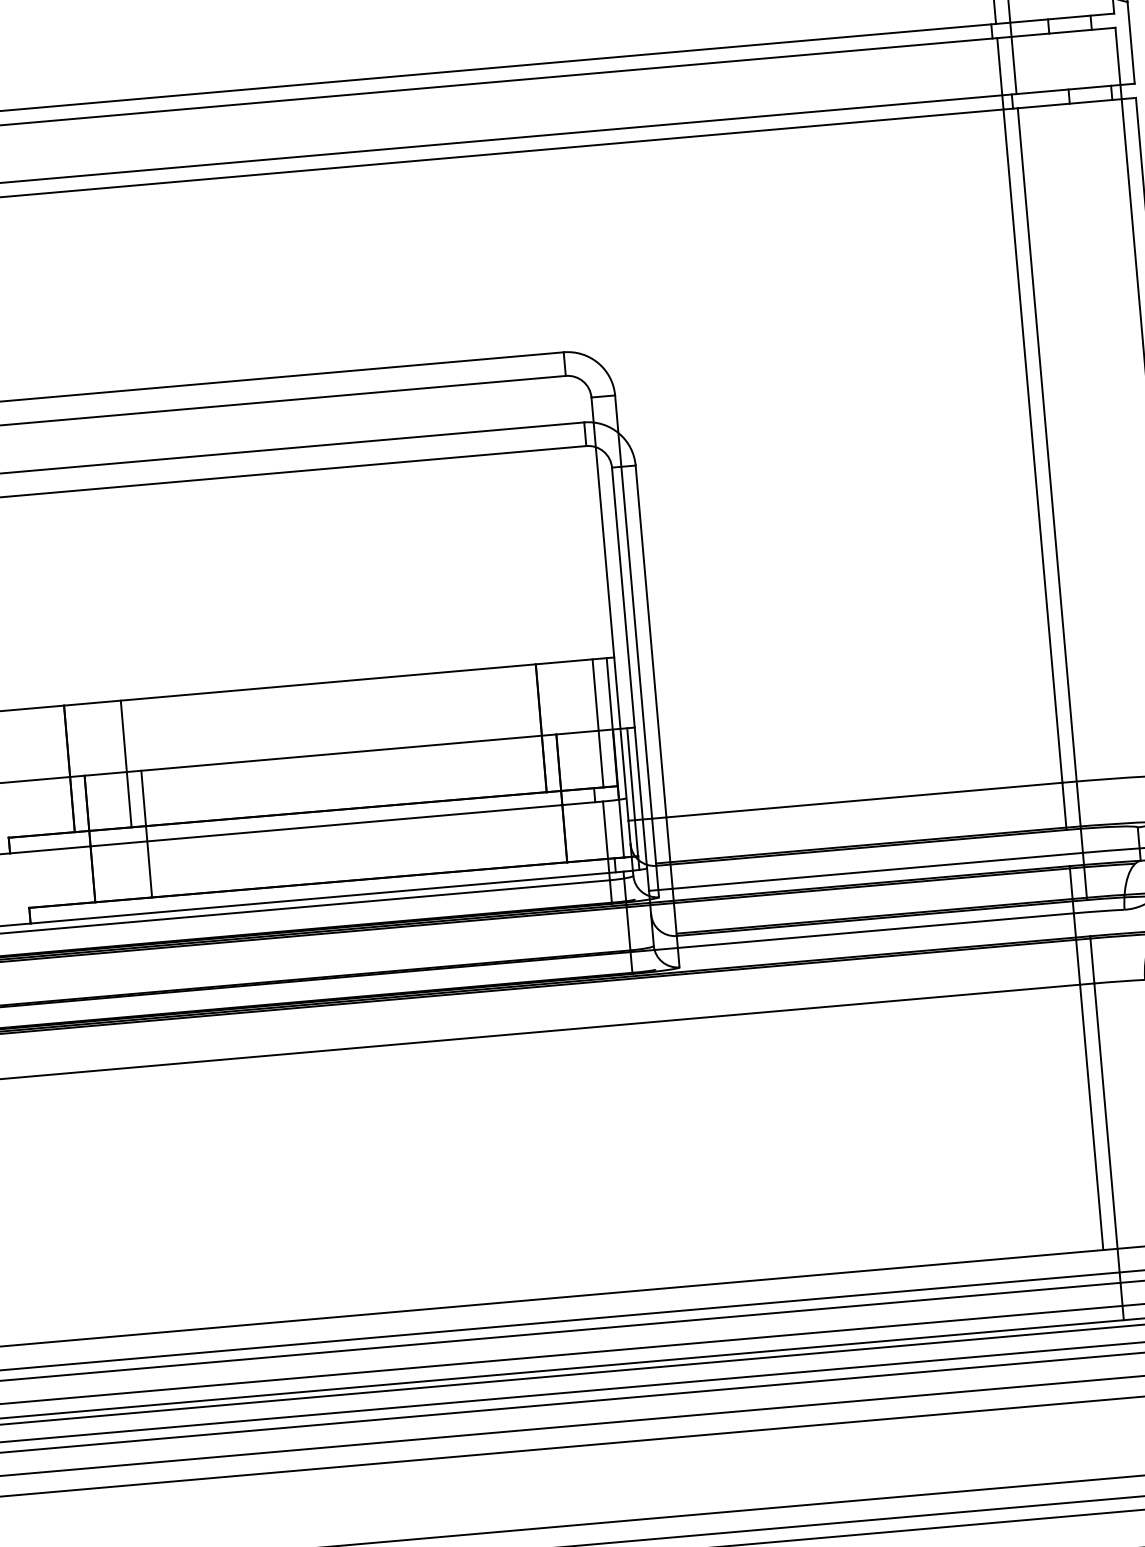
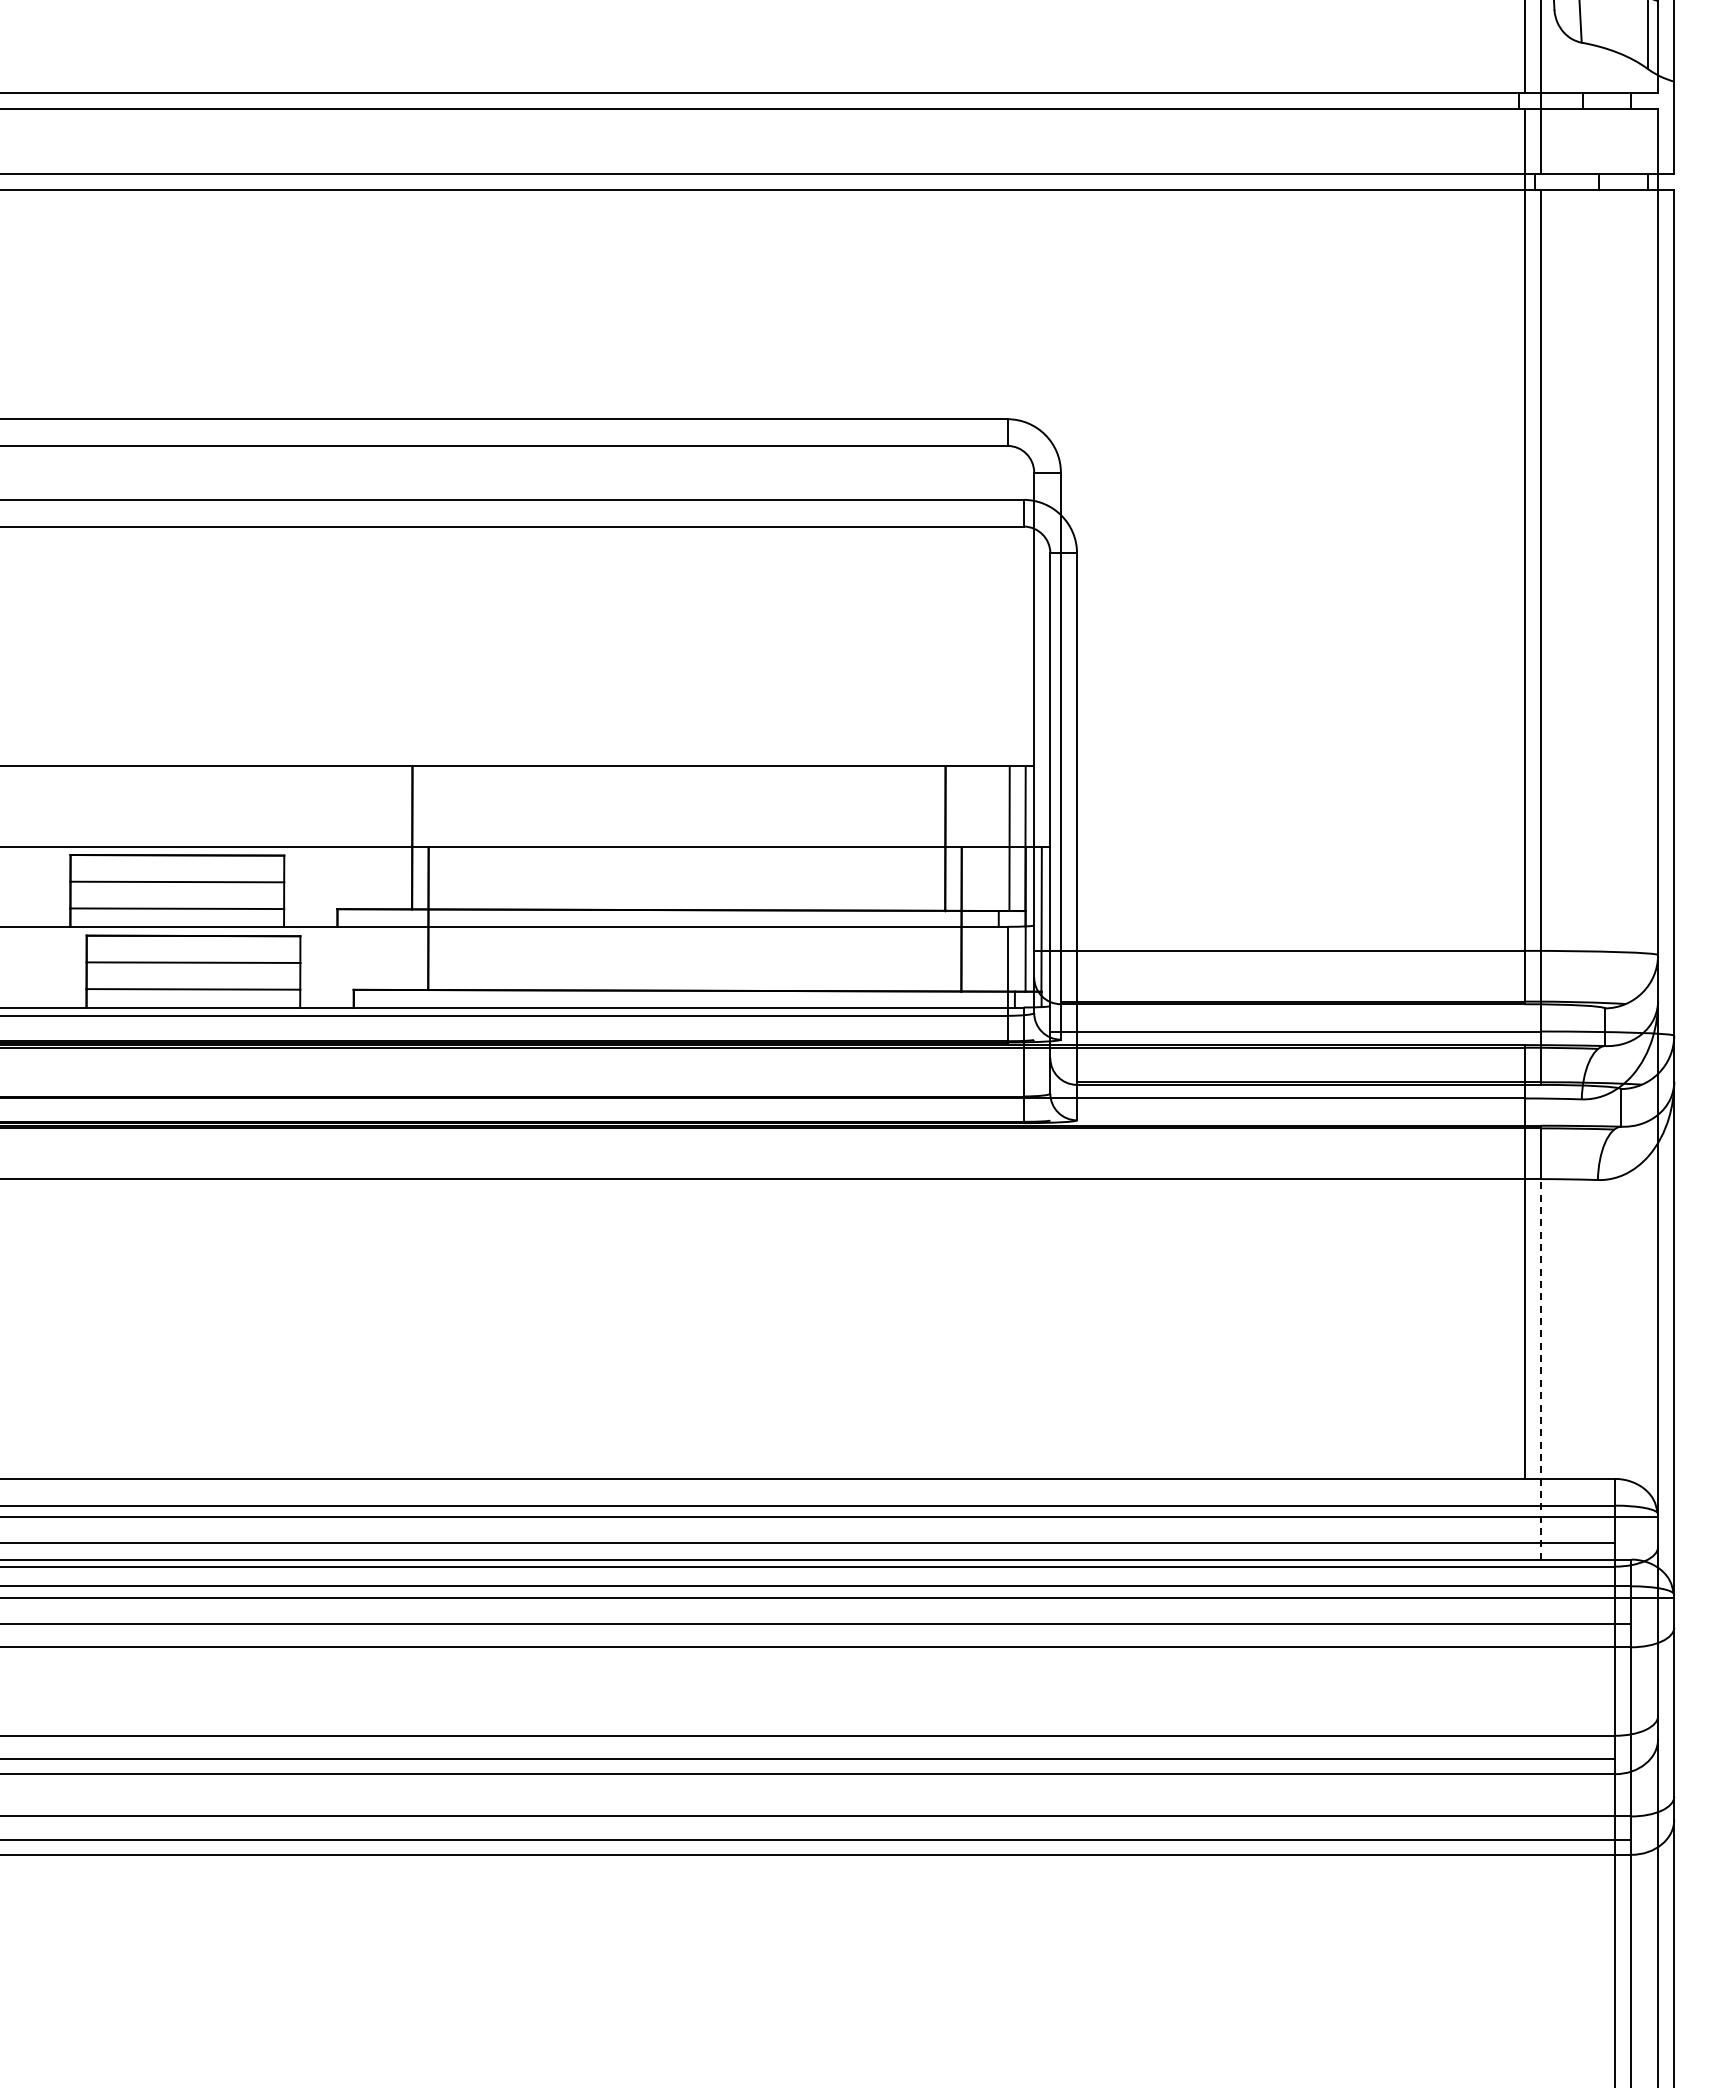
line: (126, 763) -> (476, 837), removed
line: (146, 834) -> (492, 918), removed
line: (1108, 1151) -> (1540, 1368), solid -> dashed

